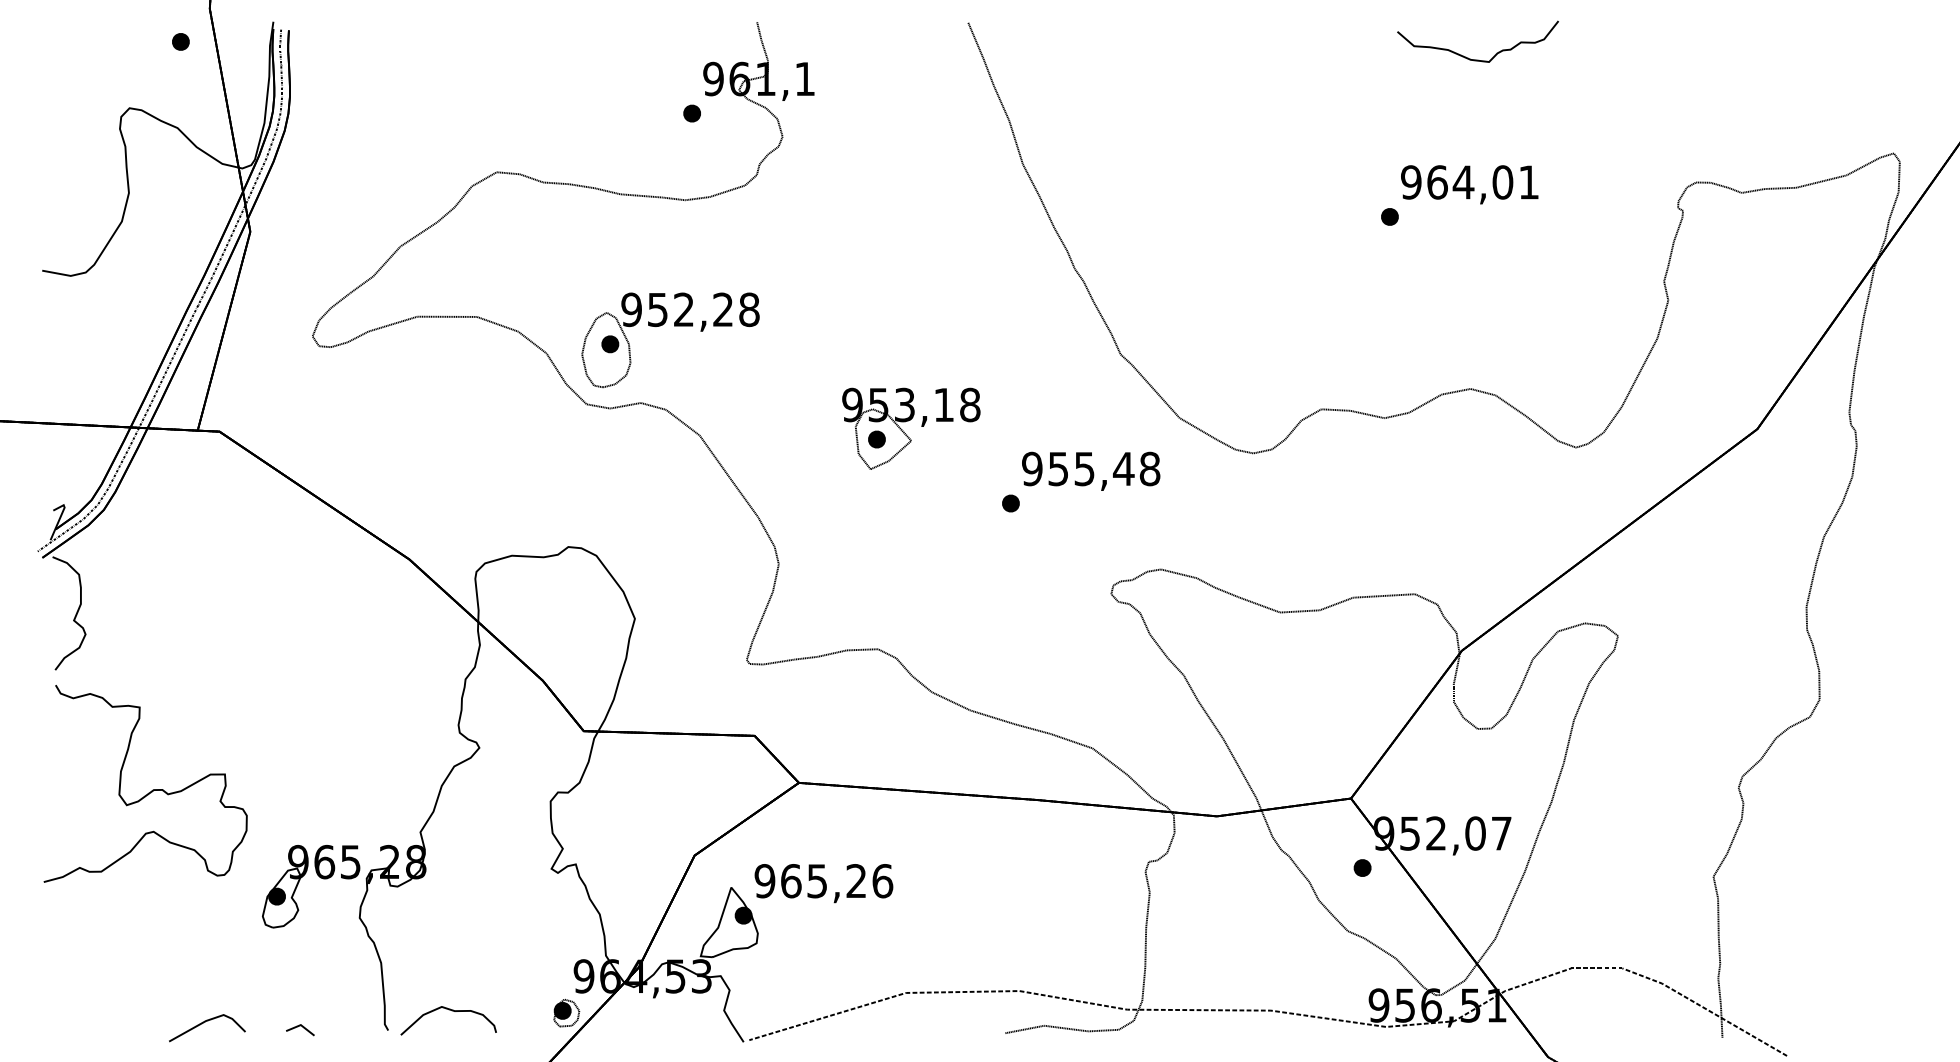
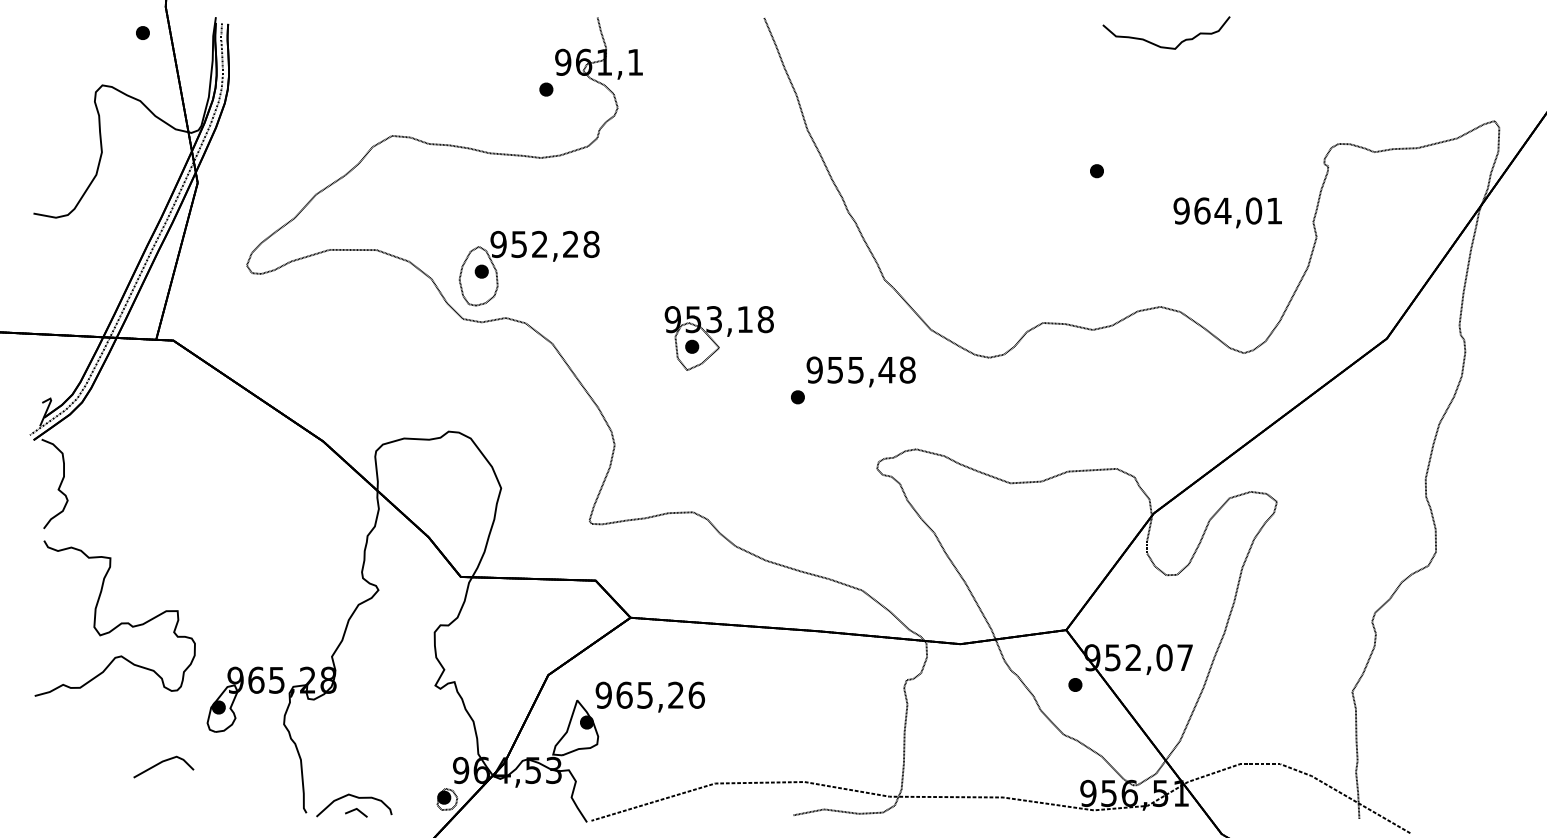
text: (1469, 184) -> (1227, 212), moved
line: (205, 1022) -> (162, 762), moved
line: (302, 1027) -> (358, 810), moved

